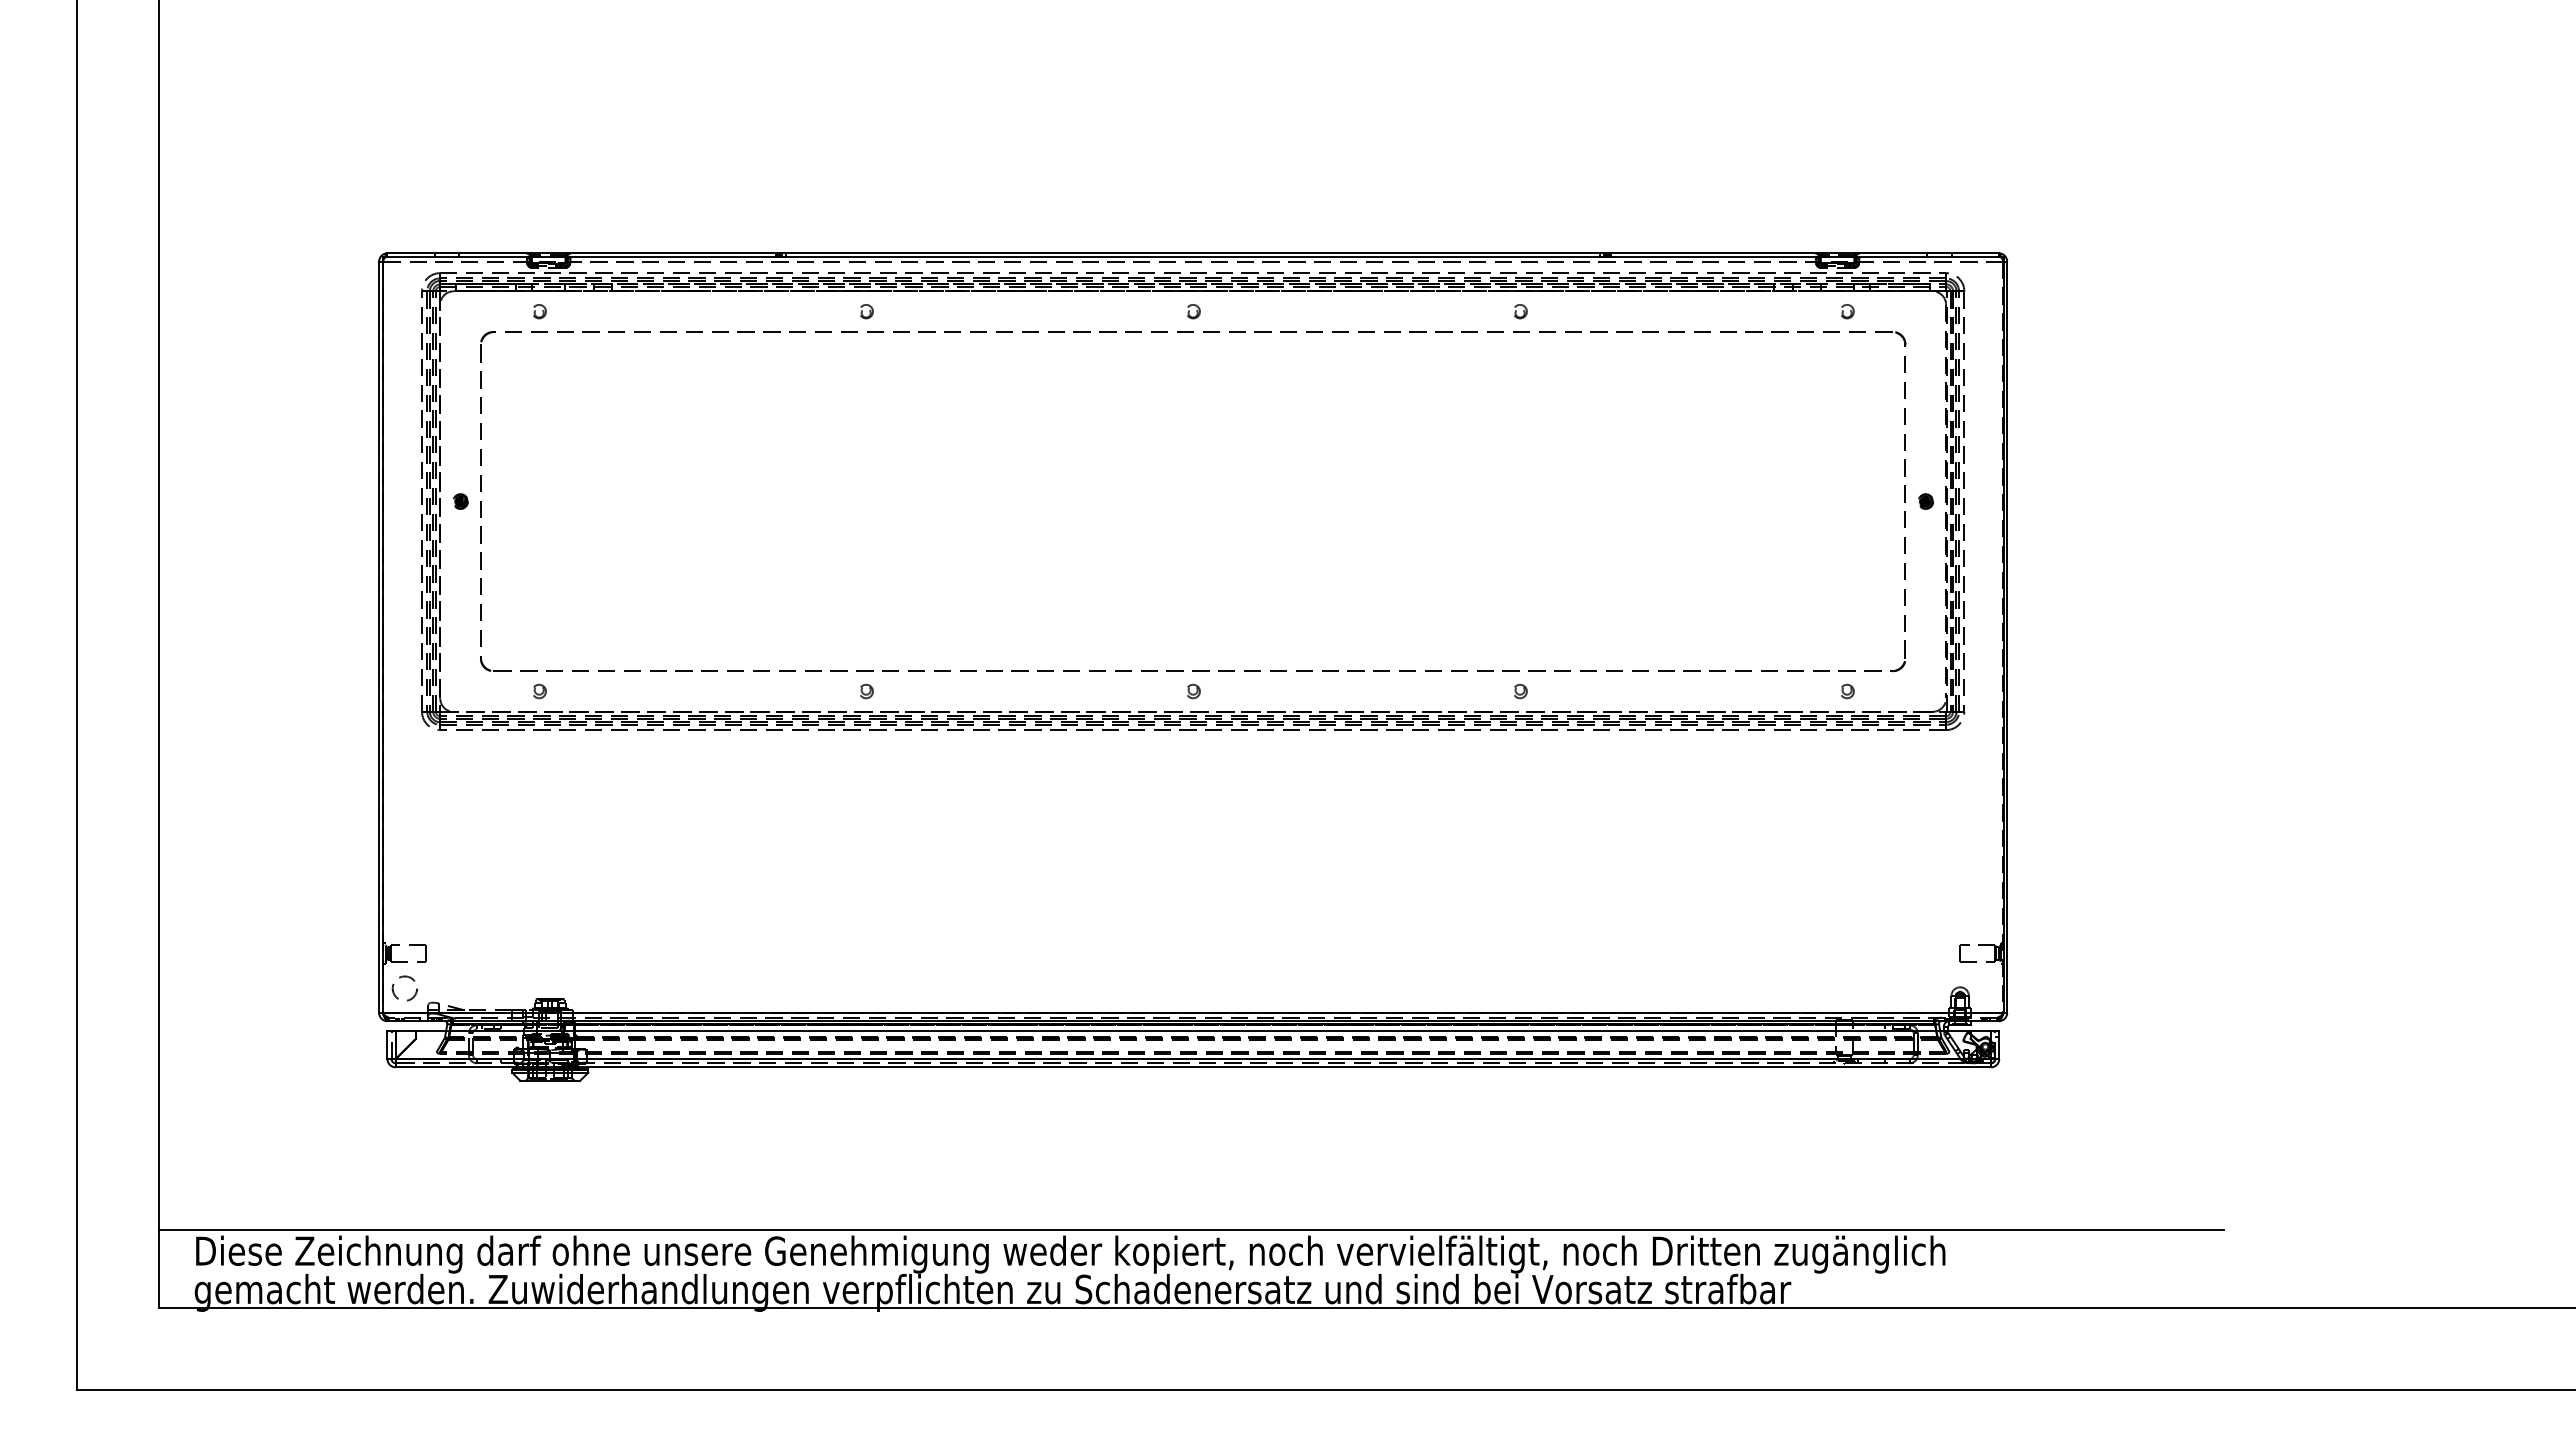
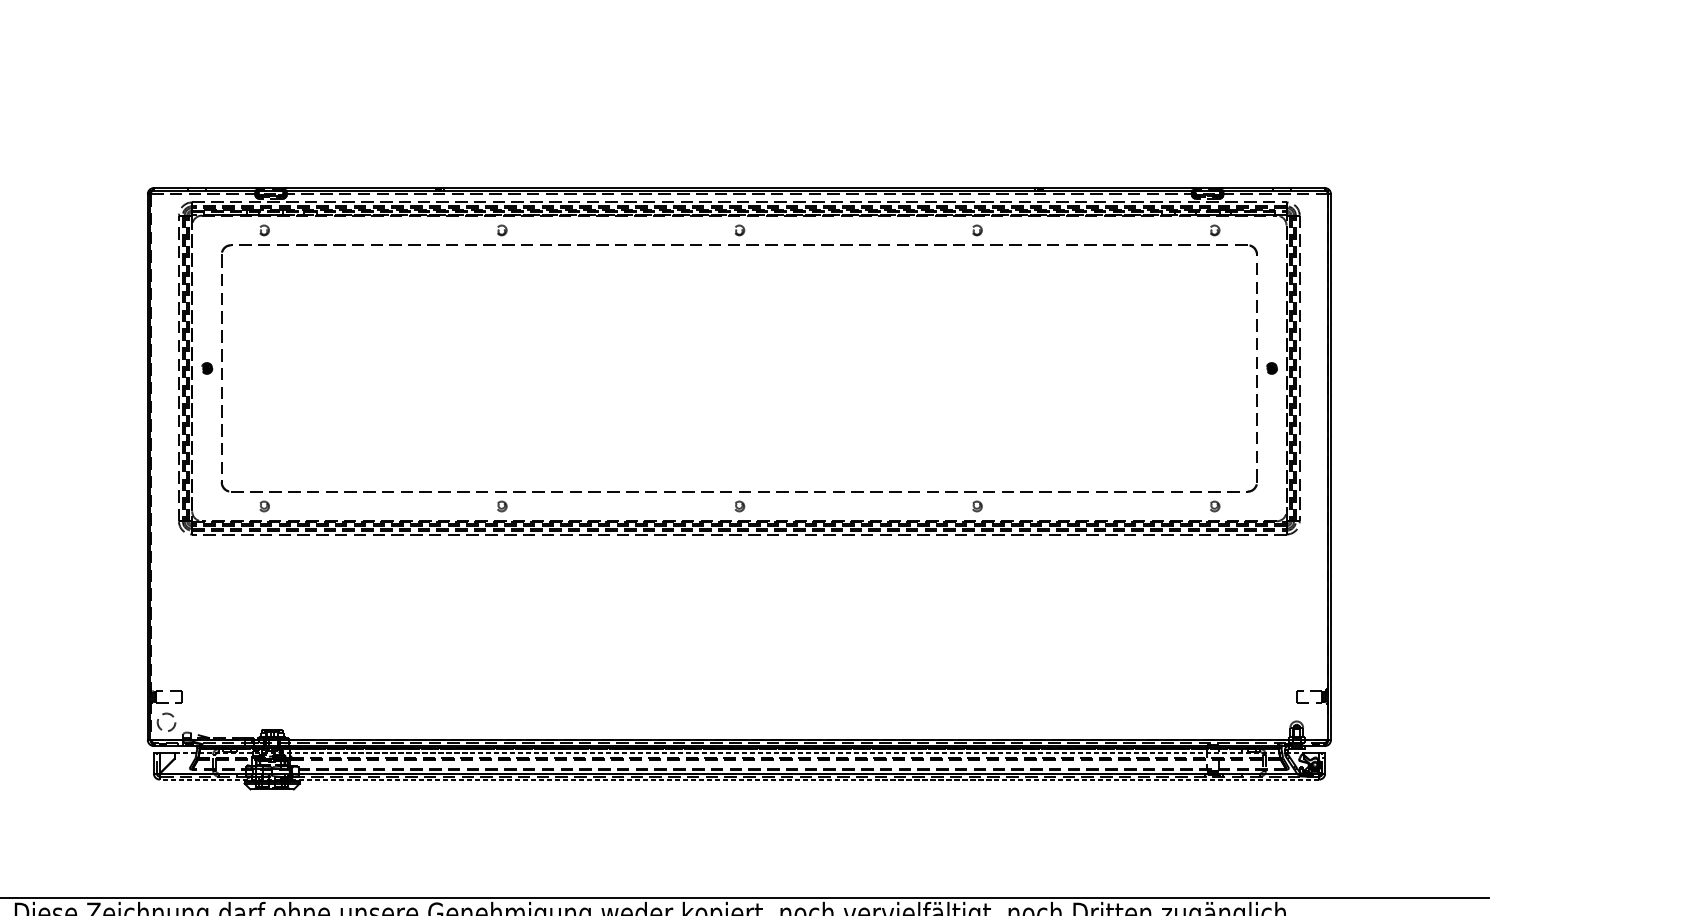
line: (1193, 1030) -> (739, 752), solid -> dashed
line: (1193, 1067) -> (739, 779), solid -> dashed

